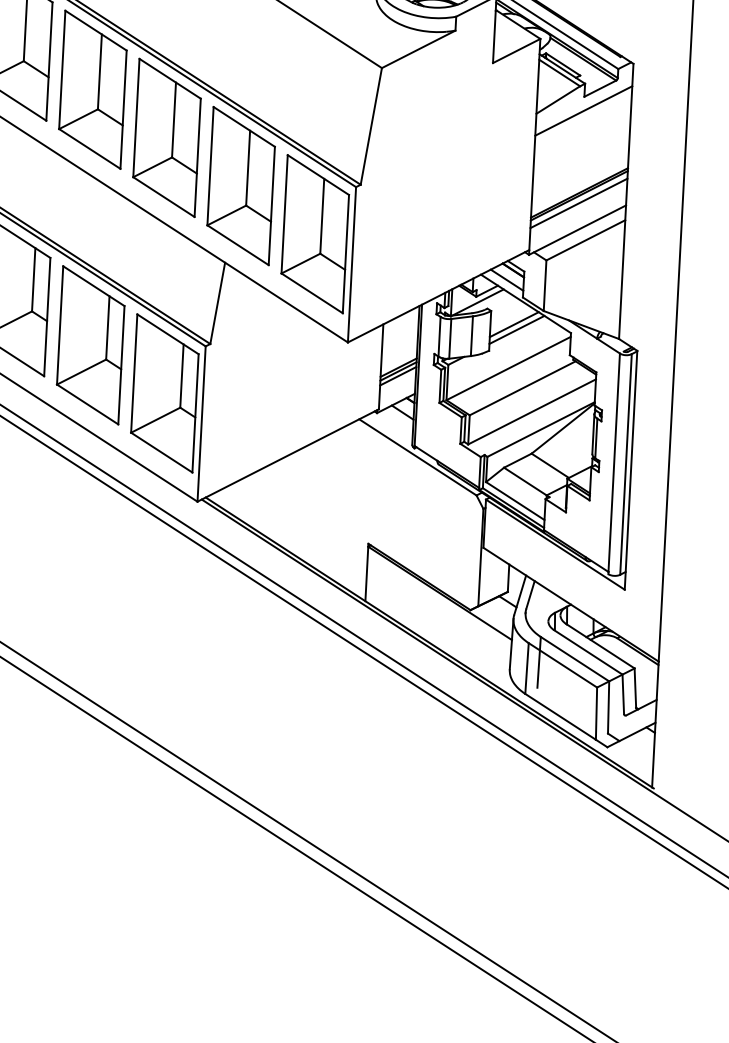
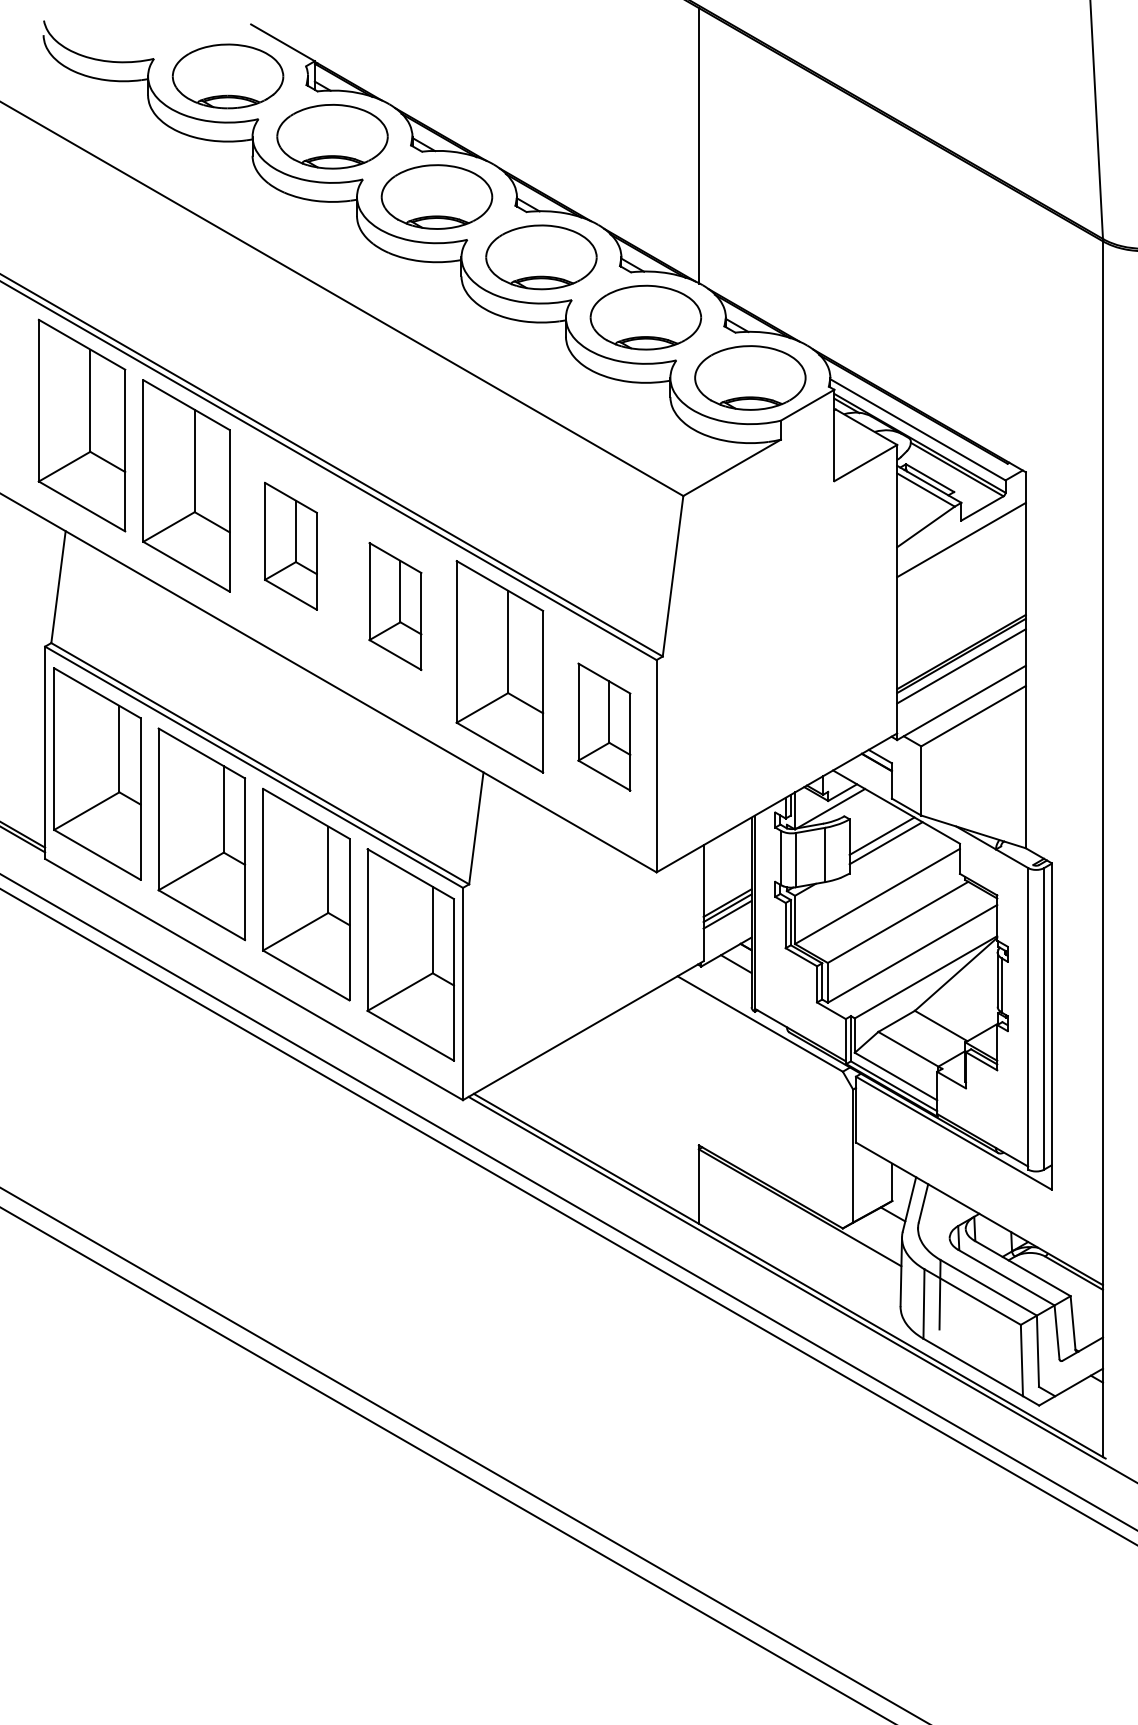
part: (92, 89) -> (290, 546), size x0.6
part: (167, 137) -> (395, 606), size x0.6
part: (315, 233) -> (604, 726), size x0.6
line: (506, 279) -> (868, 775), removed

